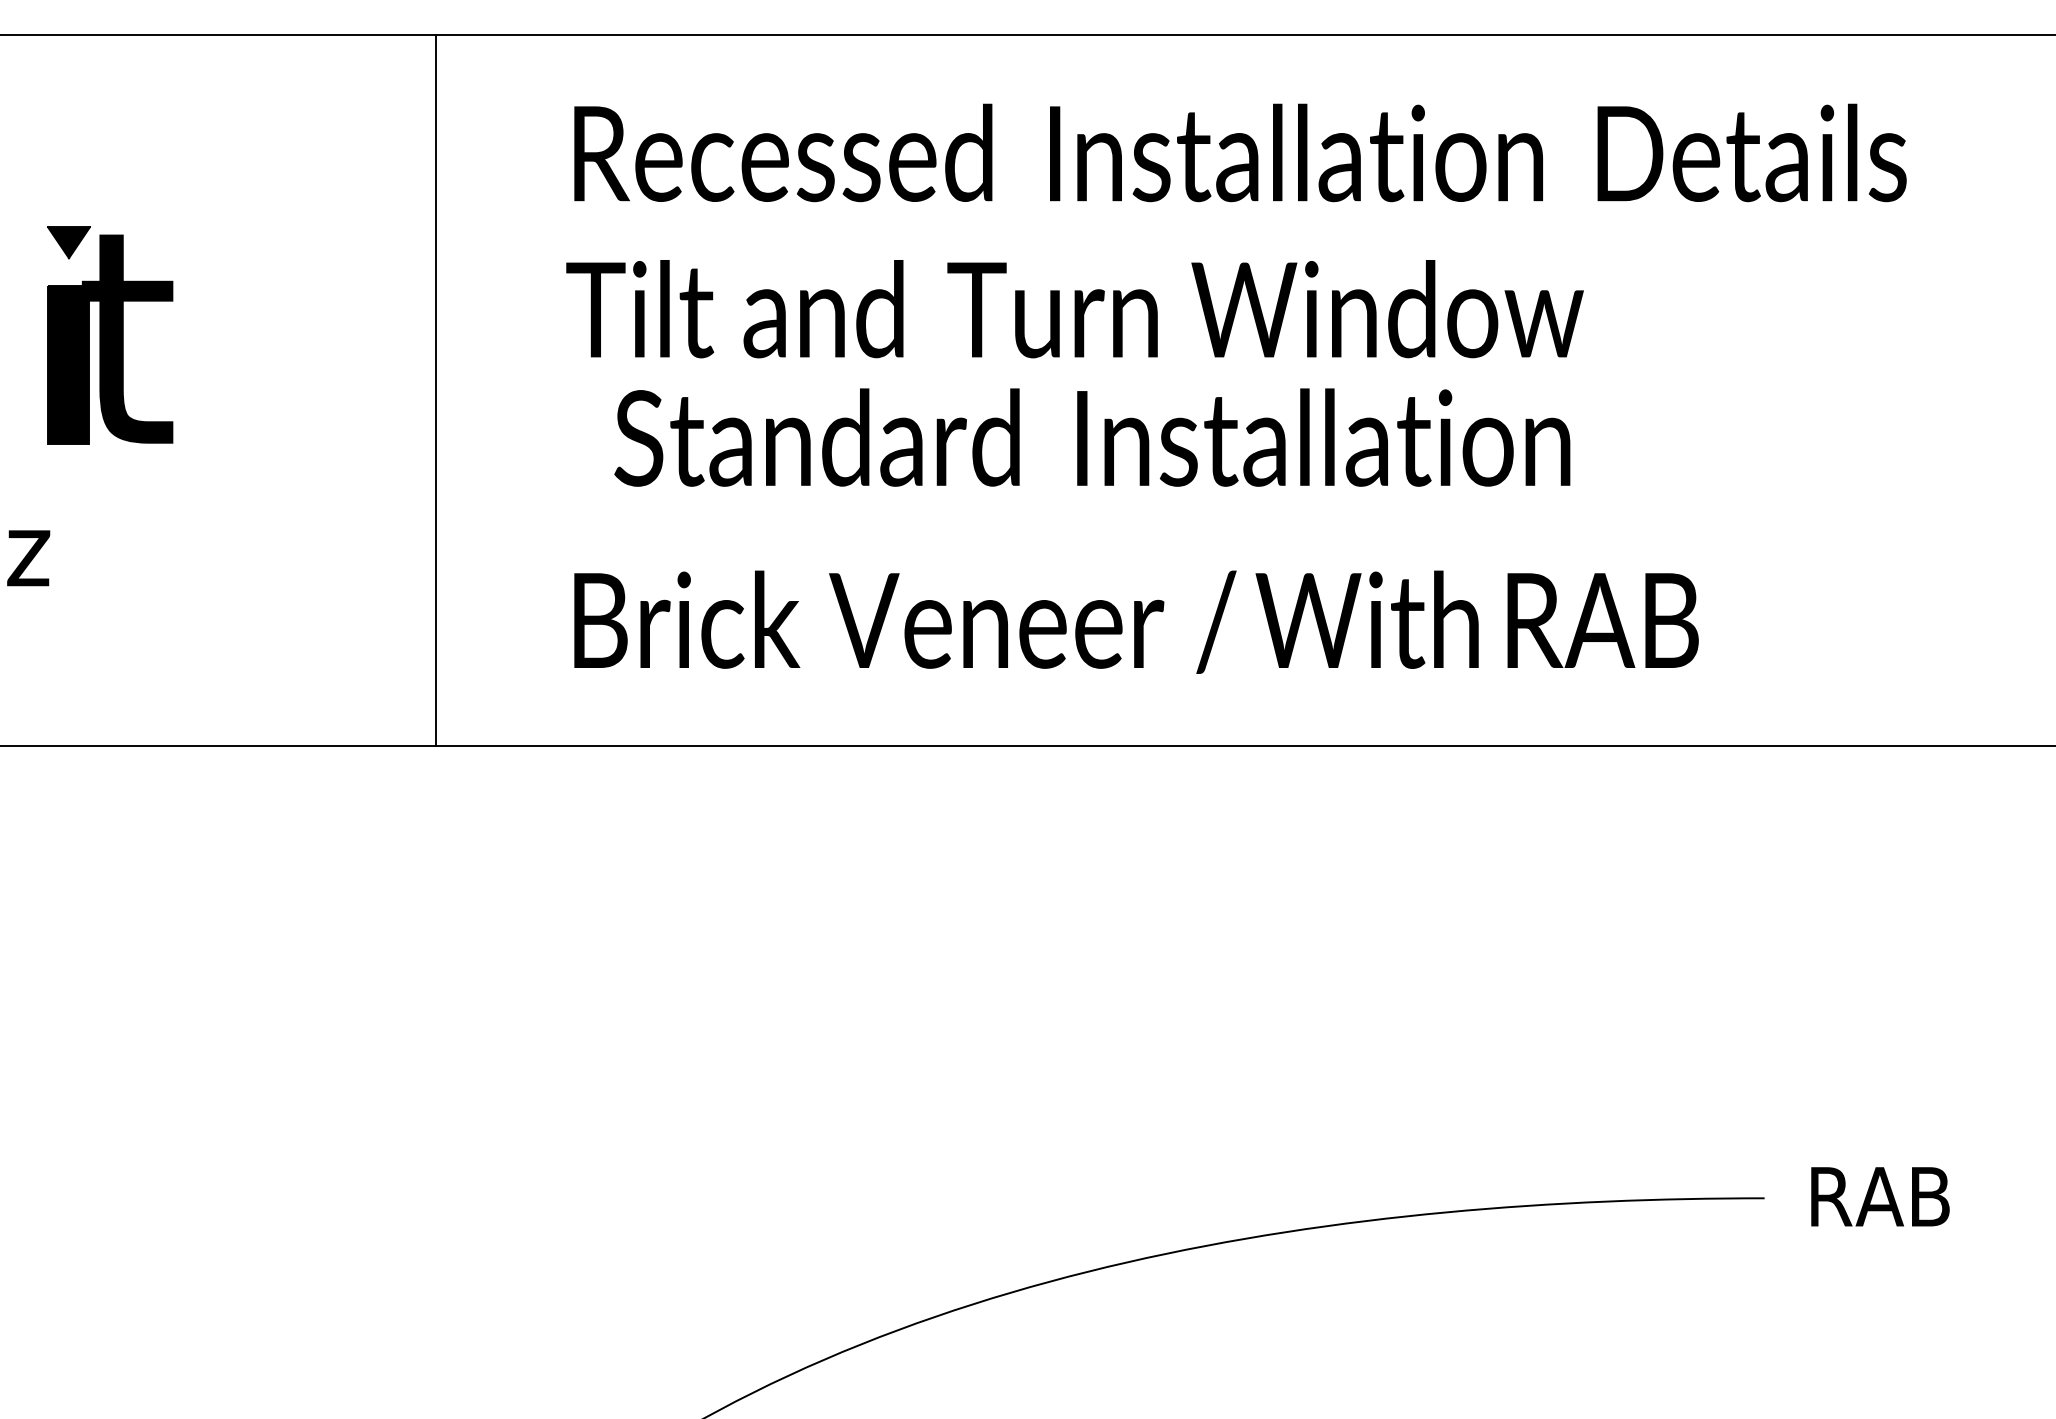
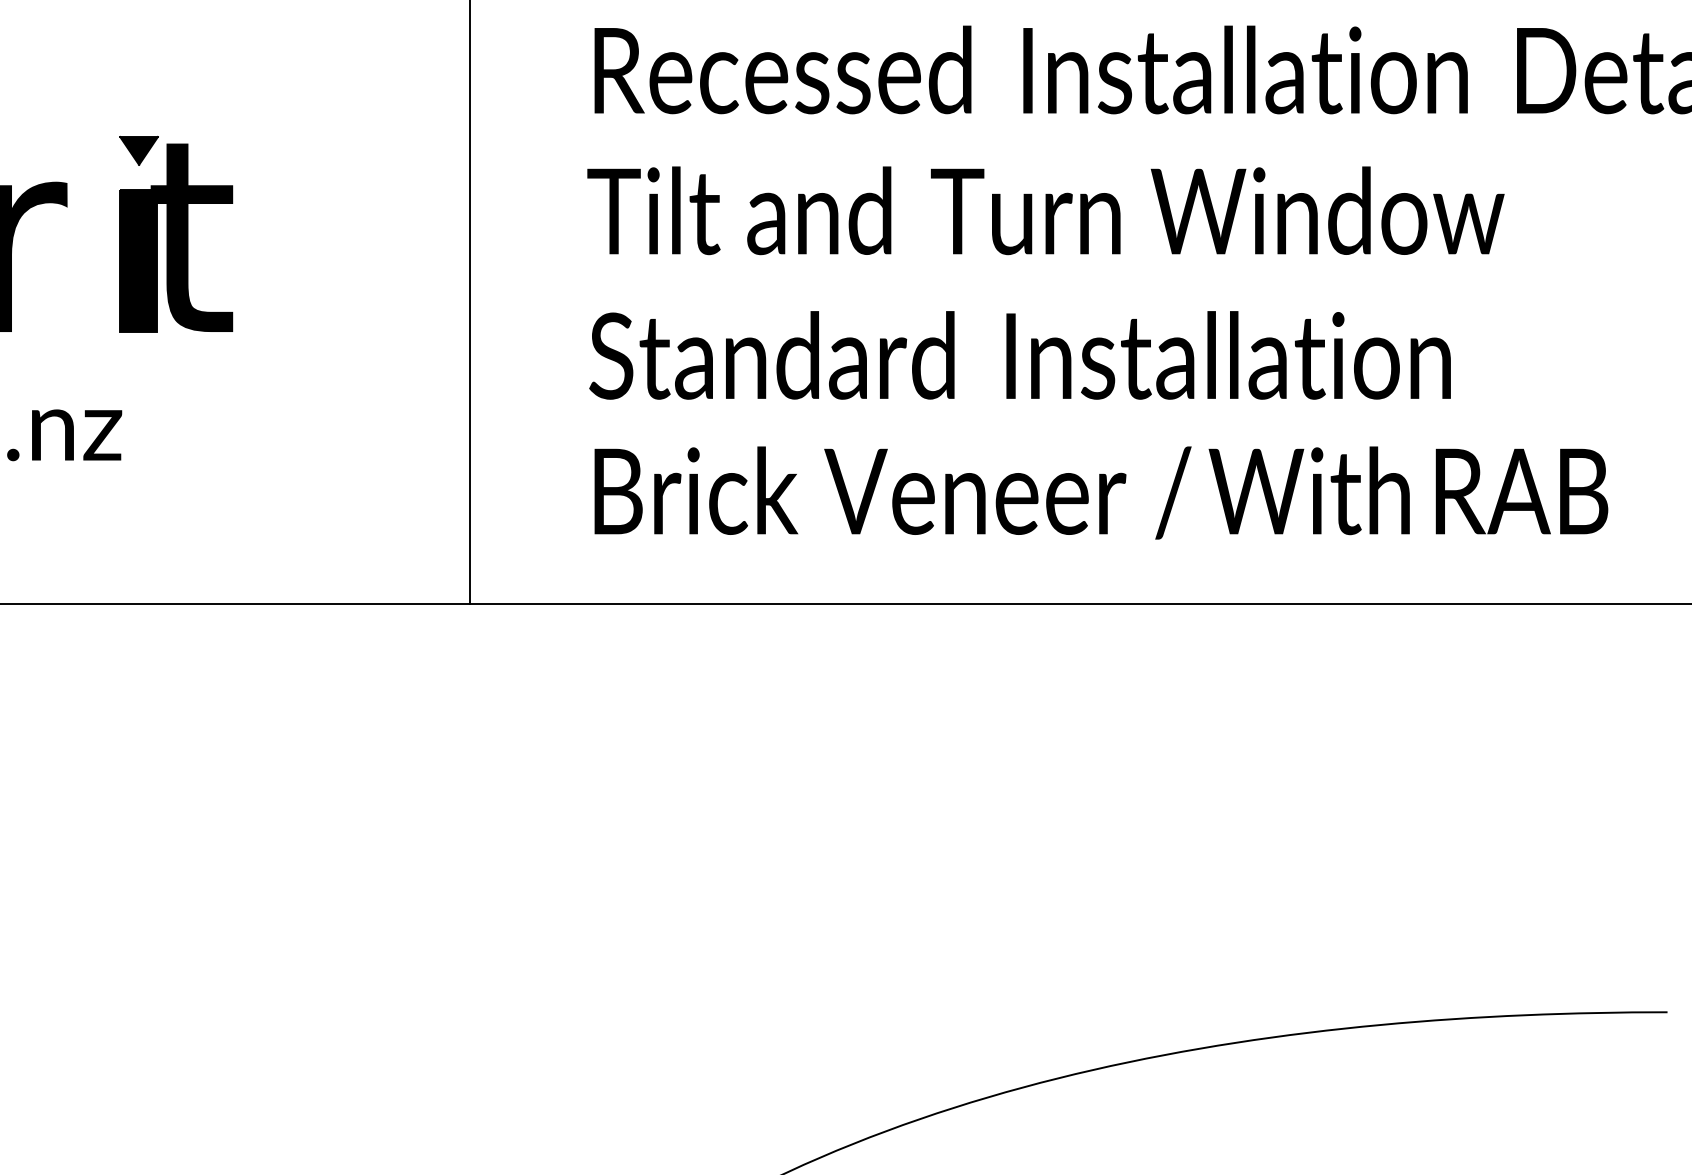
text: (1092, 437) -> (1020, 355), moved

